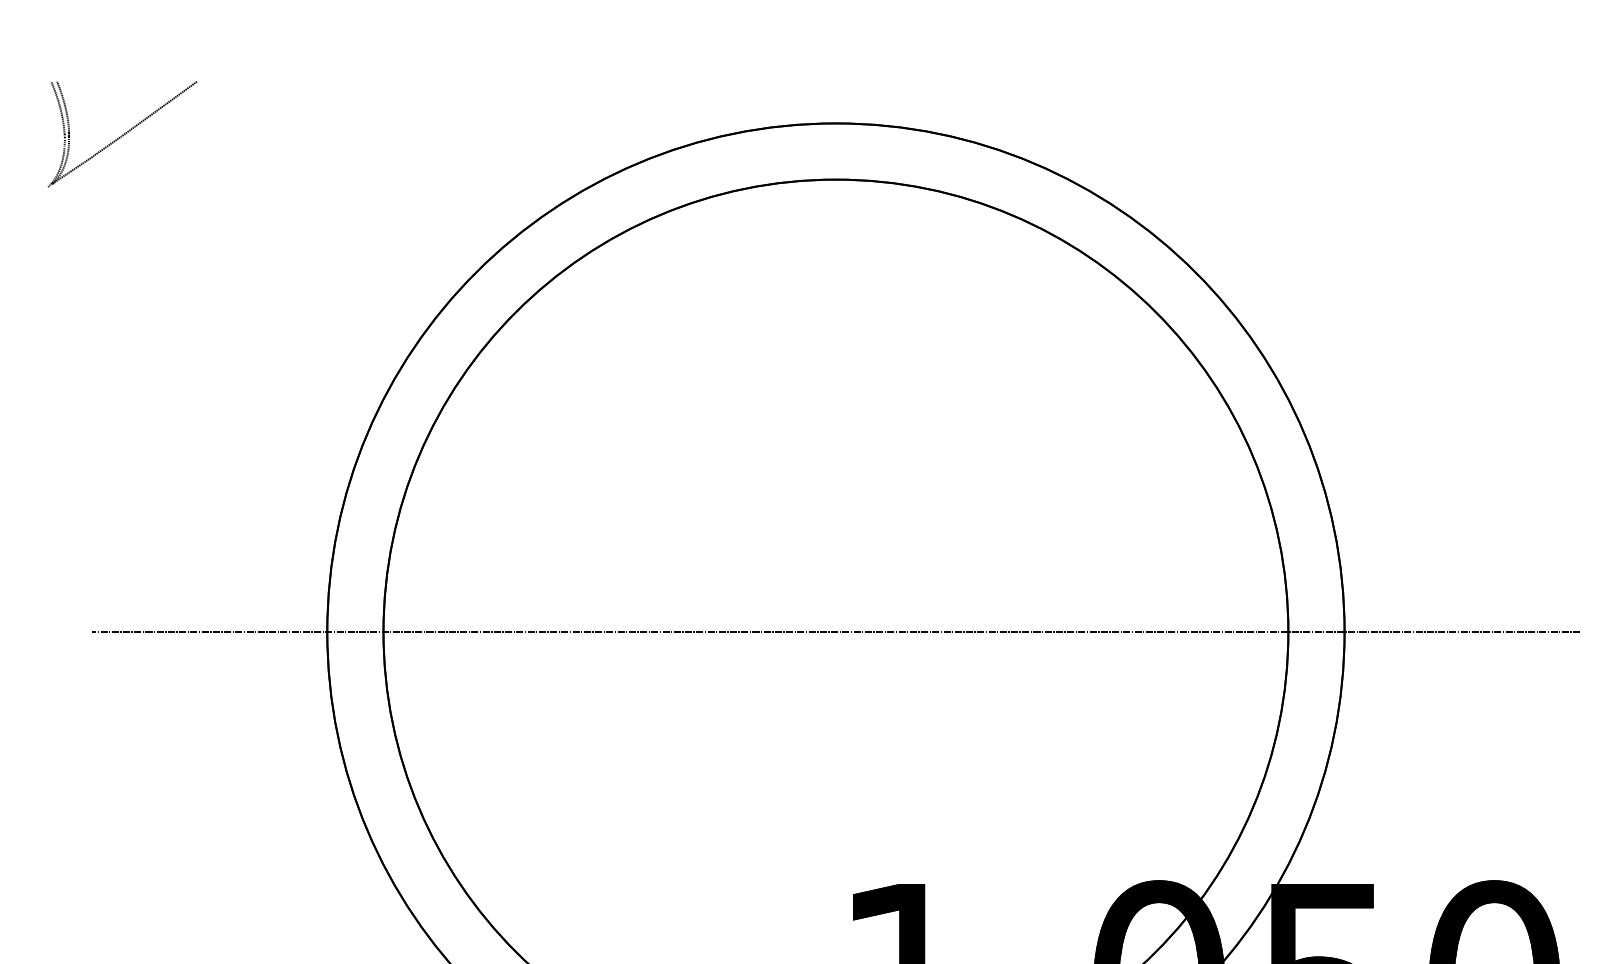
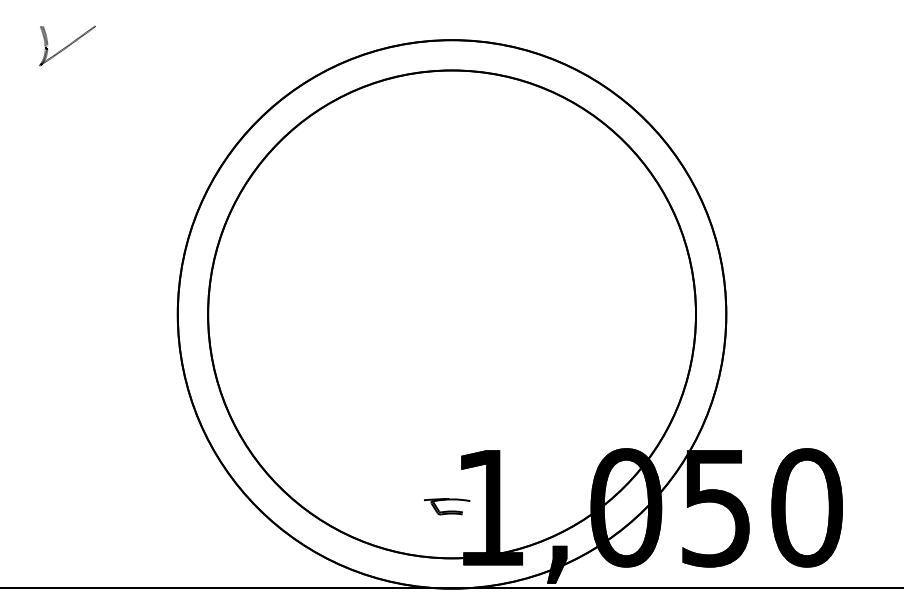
part: (122, 133) -> (67, 45), size x0.7
line: (834, 632) -> (451, 314), removed

